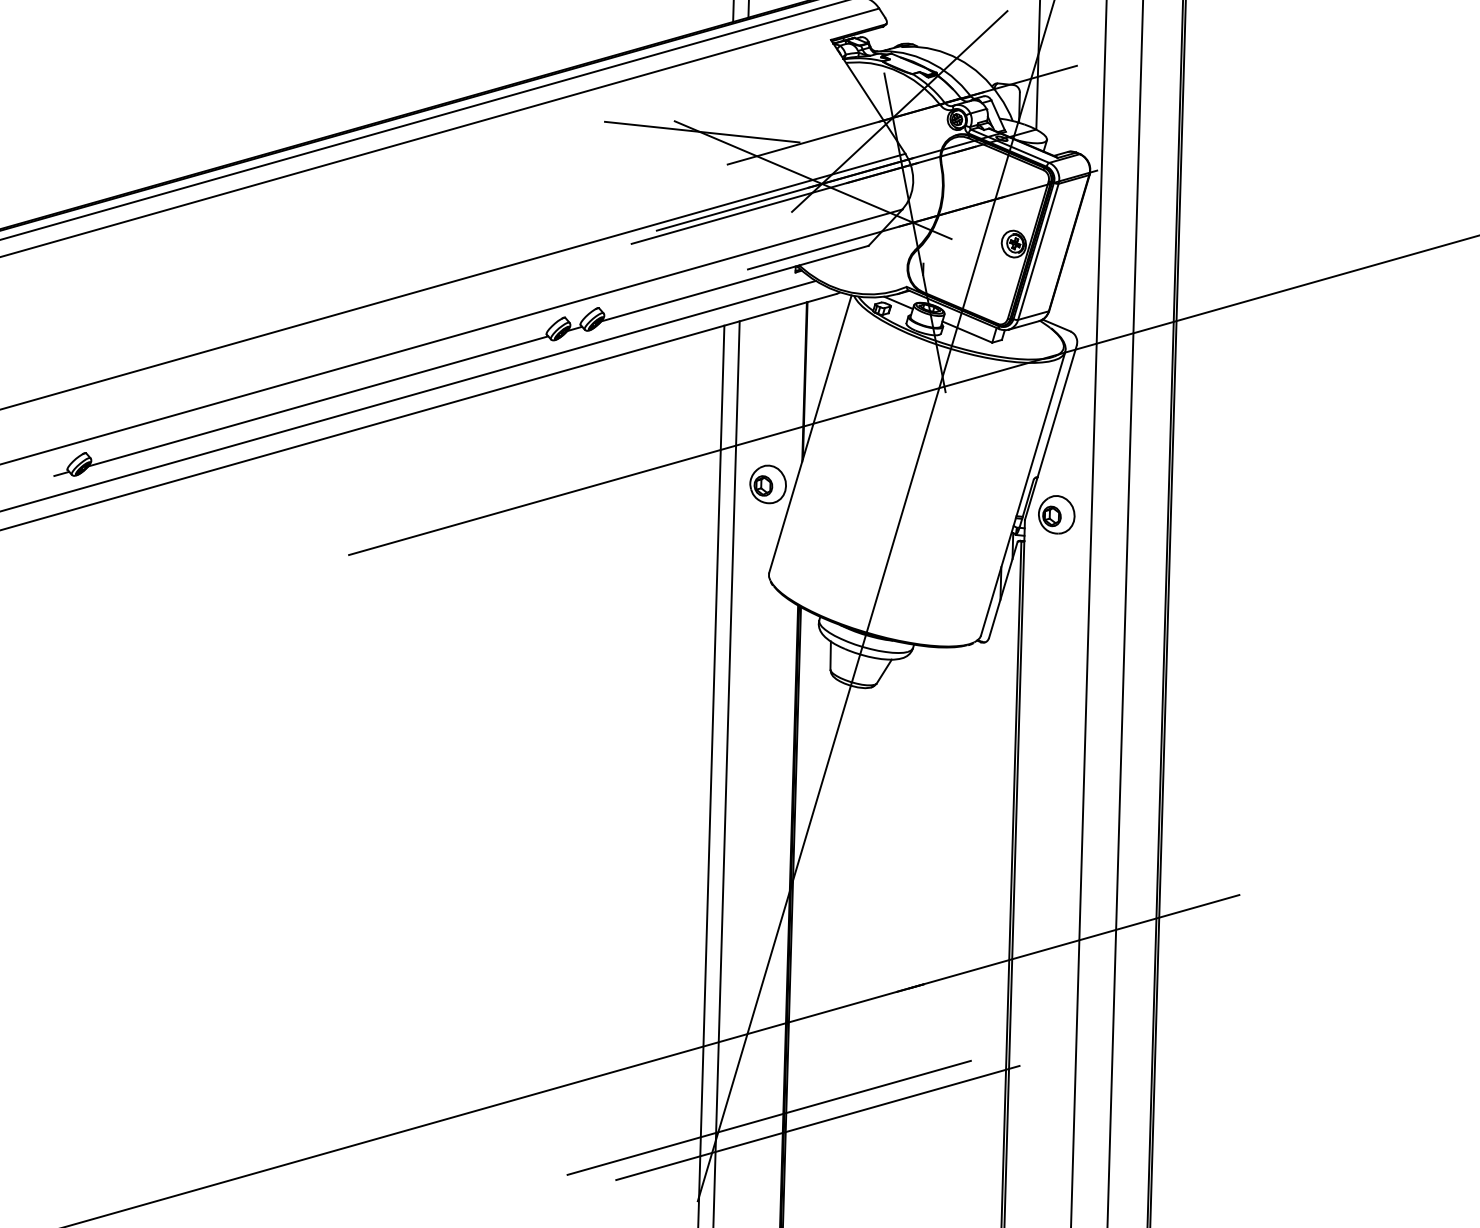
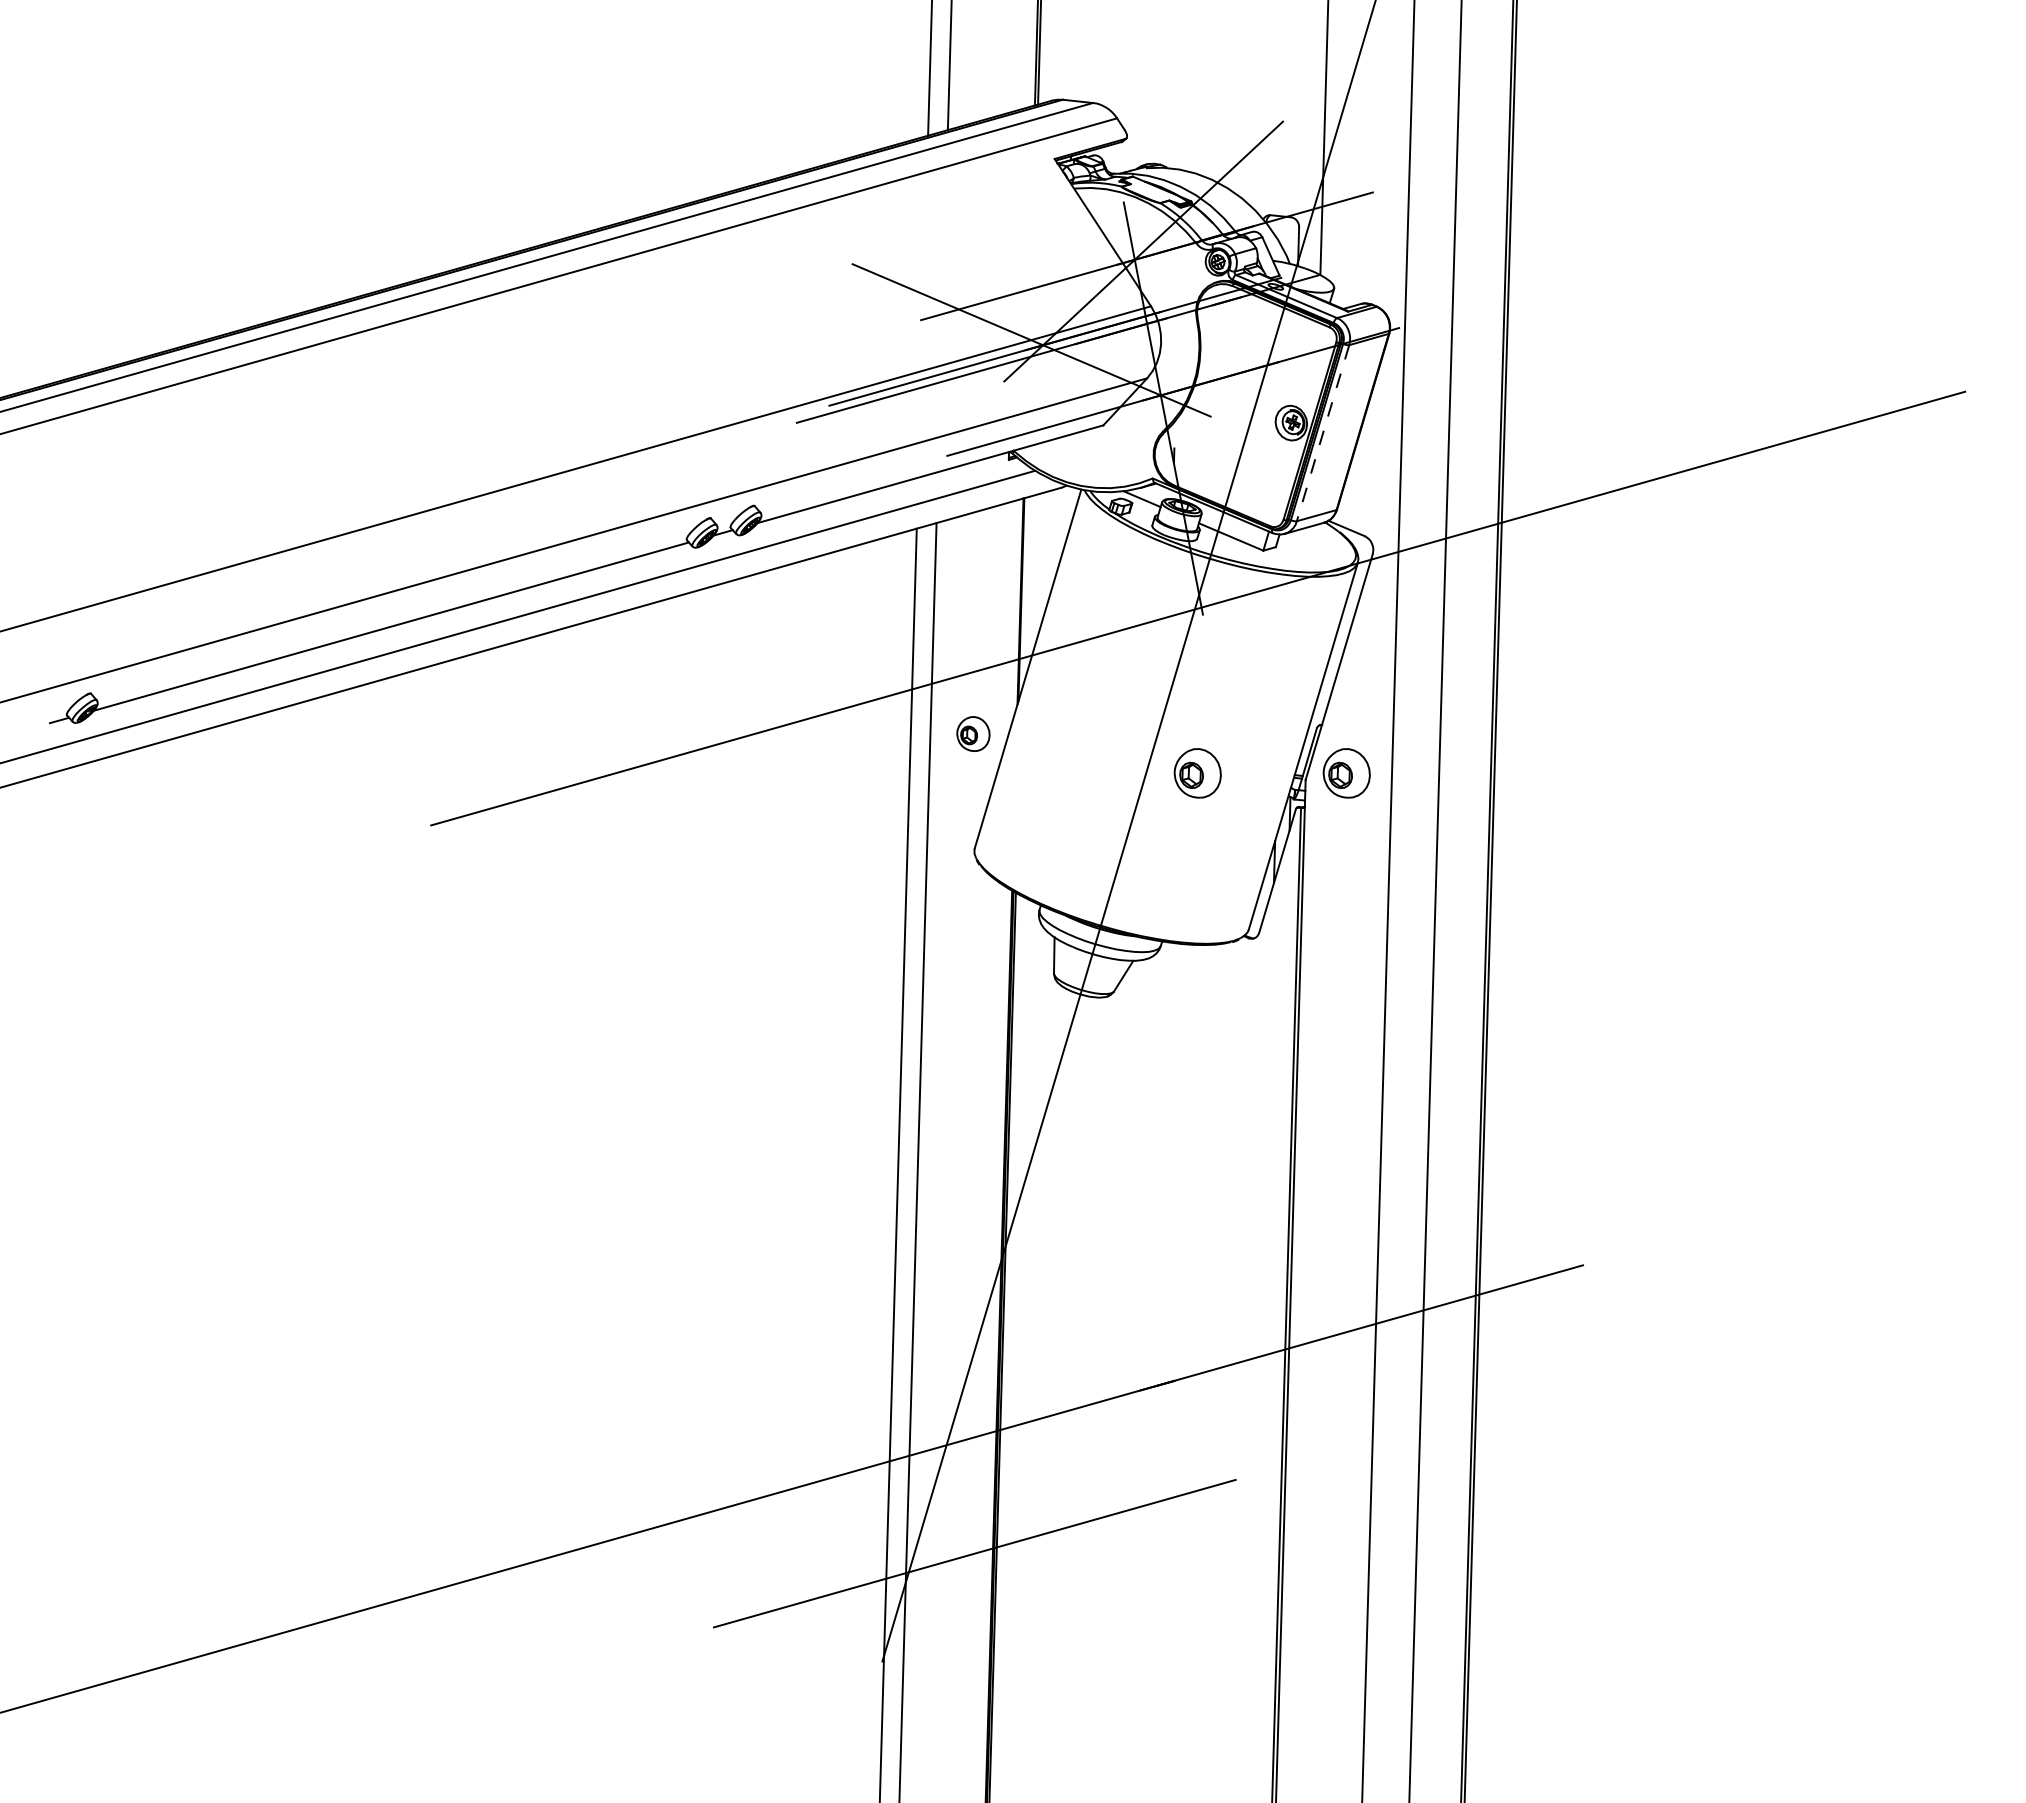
line: (701, 131) -> (887, 277), removed
line: (1038, 252) -> (1323, 433), solid -> dashed
part: (768, 483) -> (973, 733), size x0.7
part: (941, 514) -> (1197, 773), added
line: (817, 1123) -> (1037, 1560), removed

